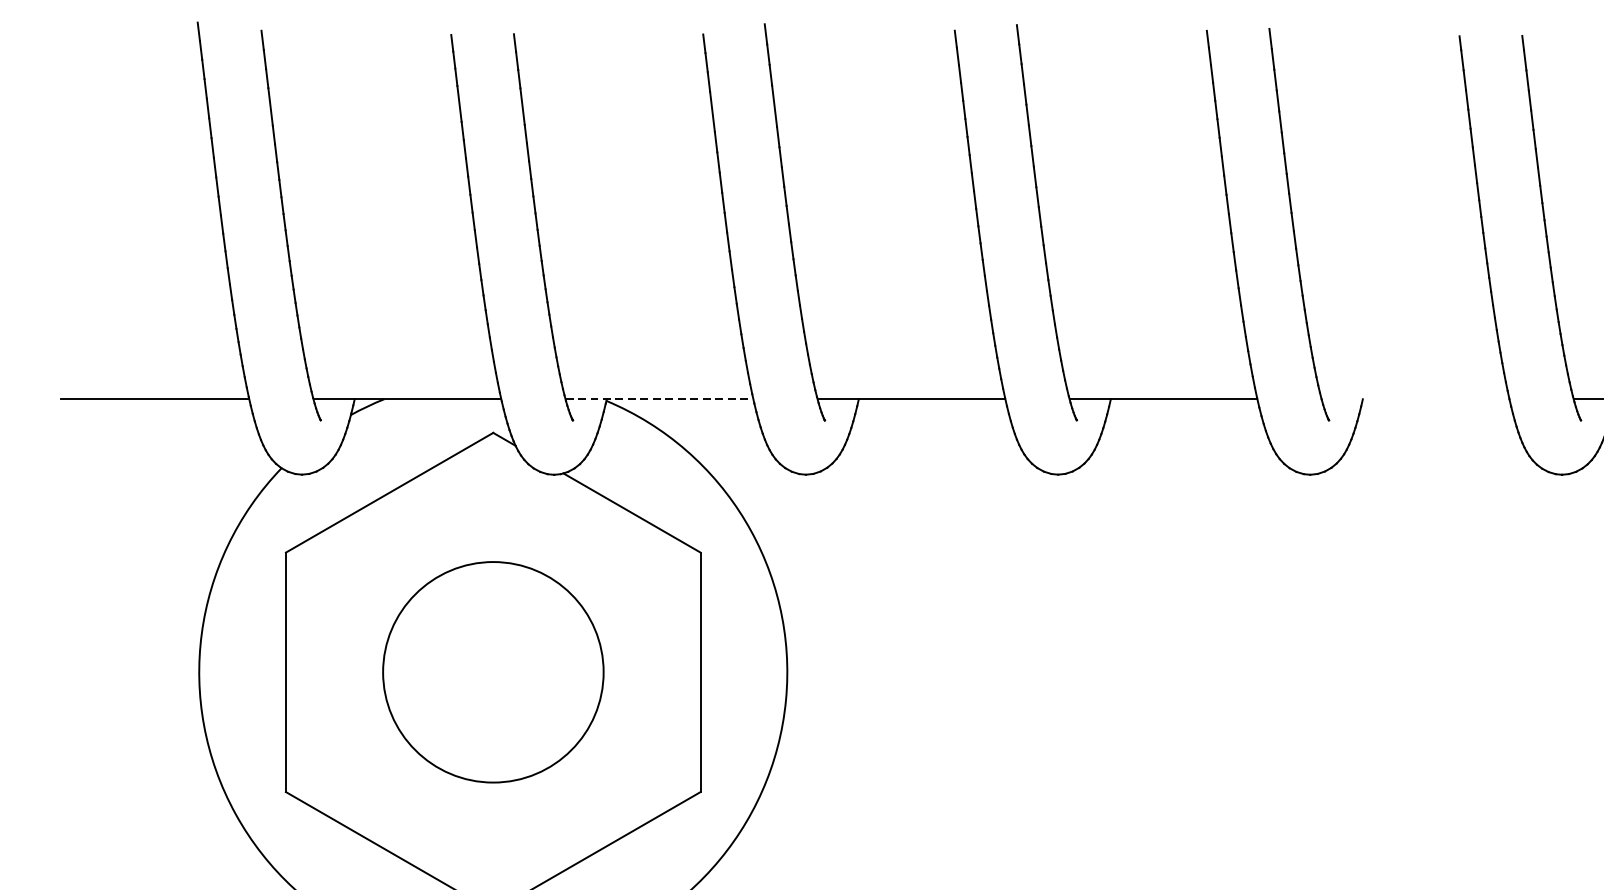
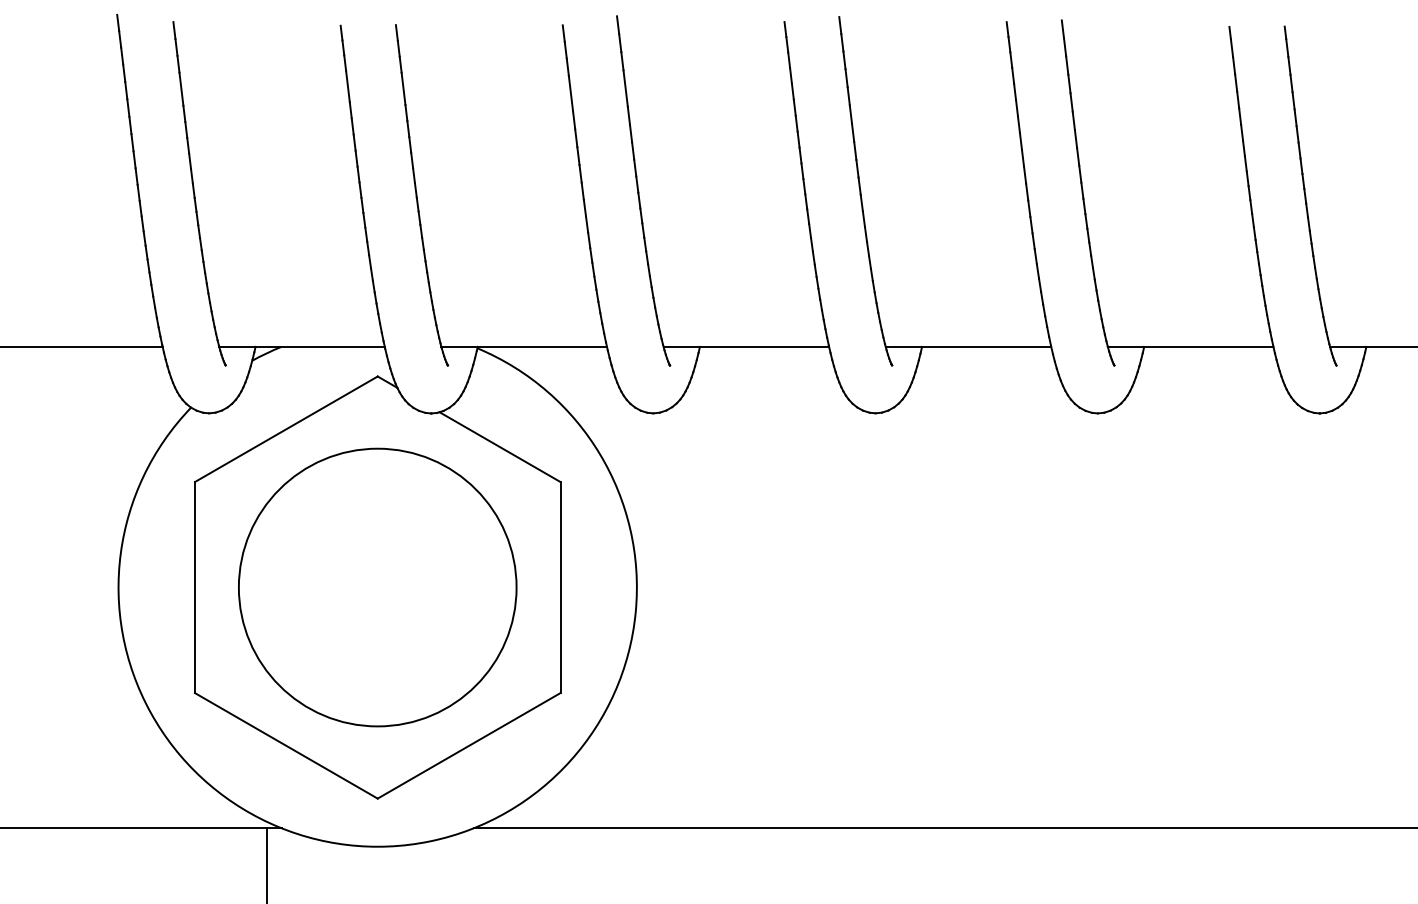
line: (659, 398) -> (524, 346), dashed -> solid
line: (1415, 398) -> (1190, 346), added
circle: (493, 672) -> (377, 587), size x1.43

